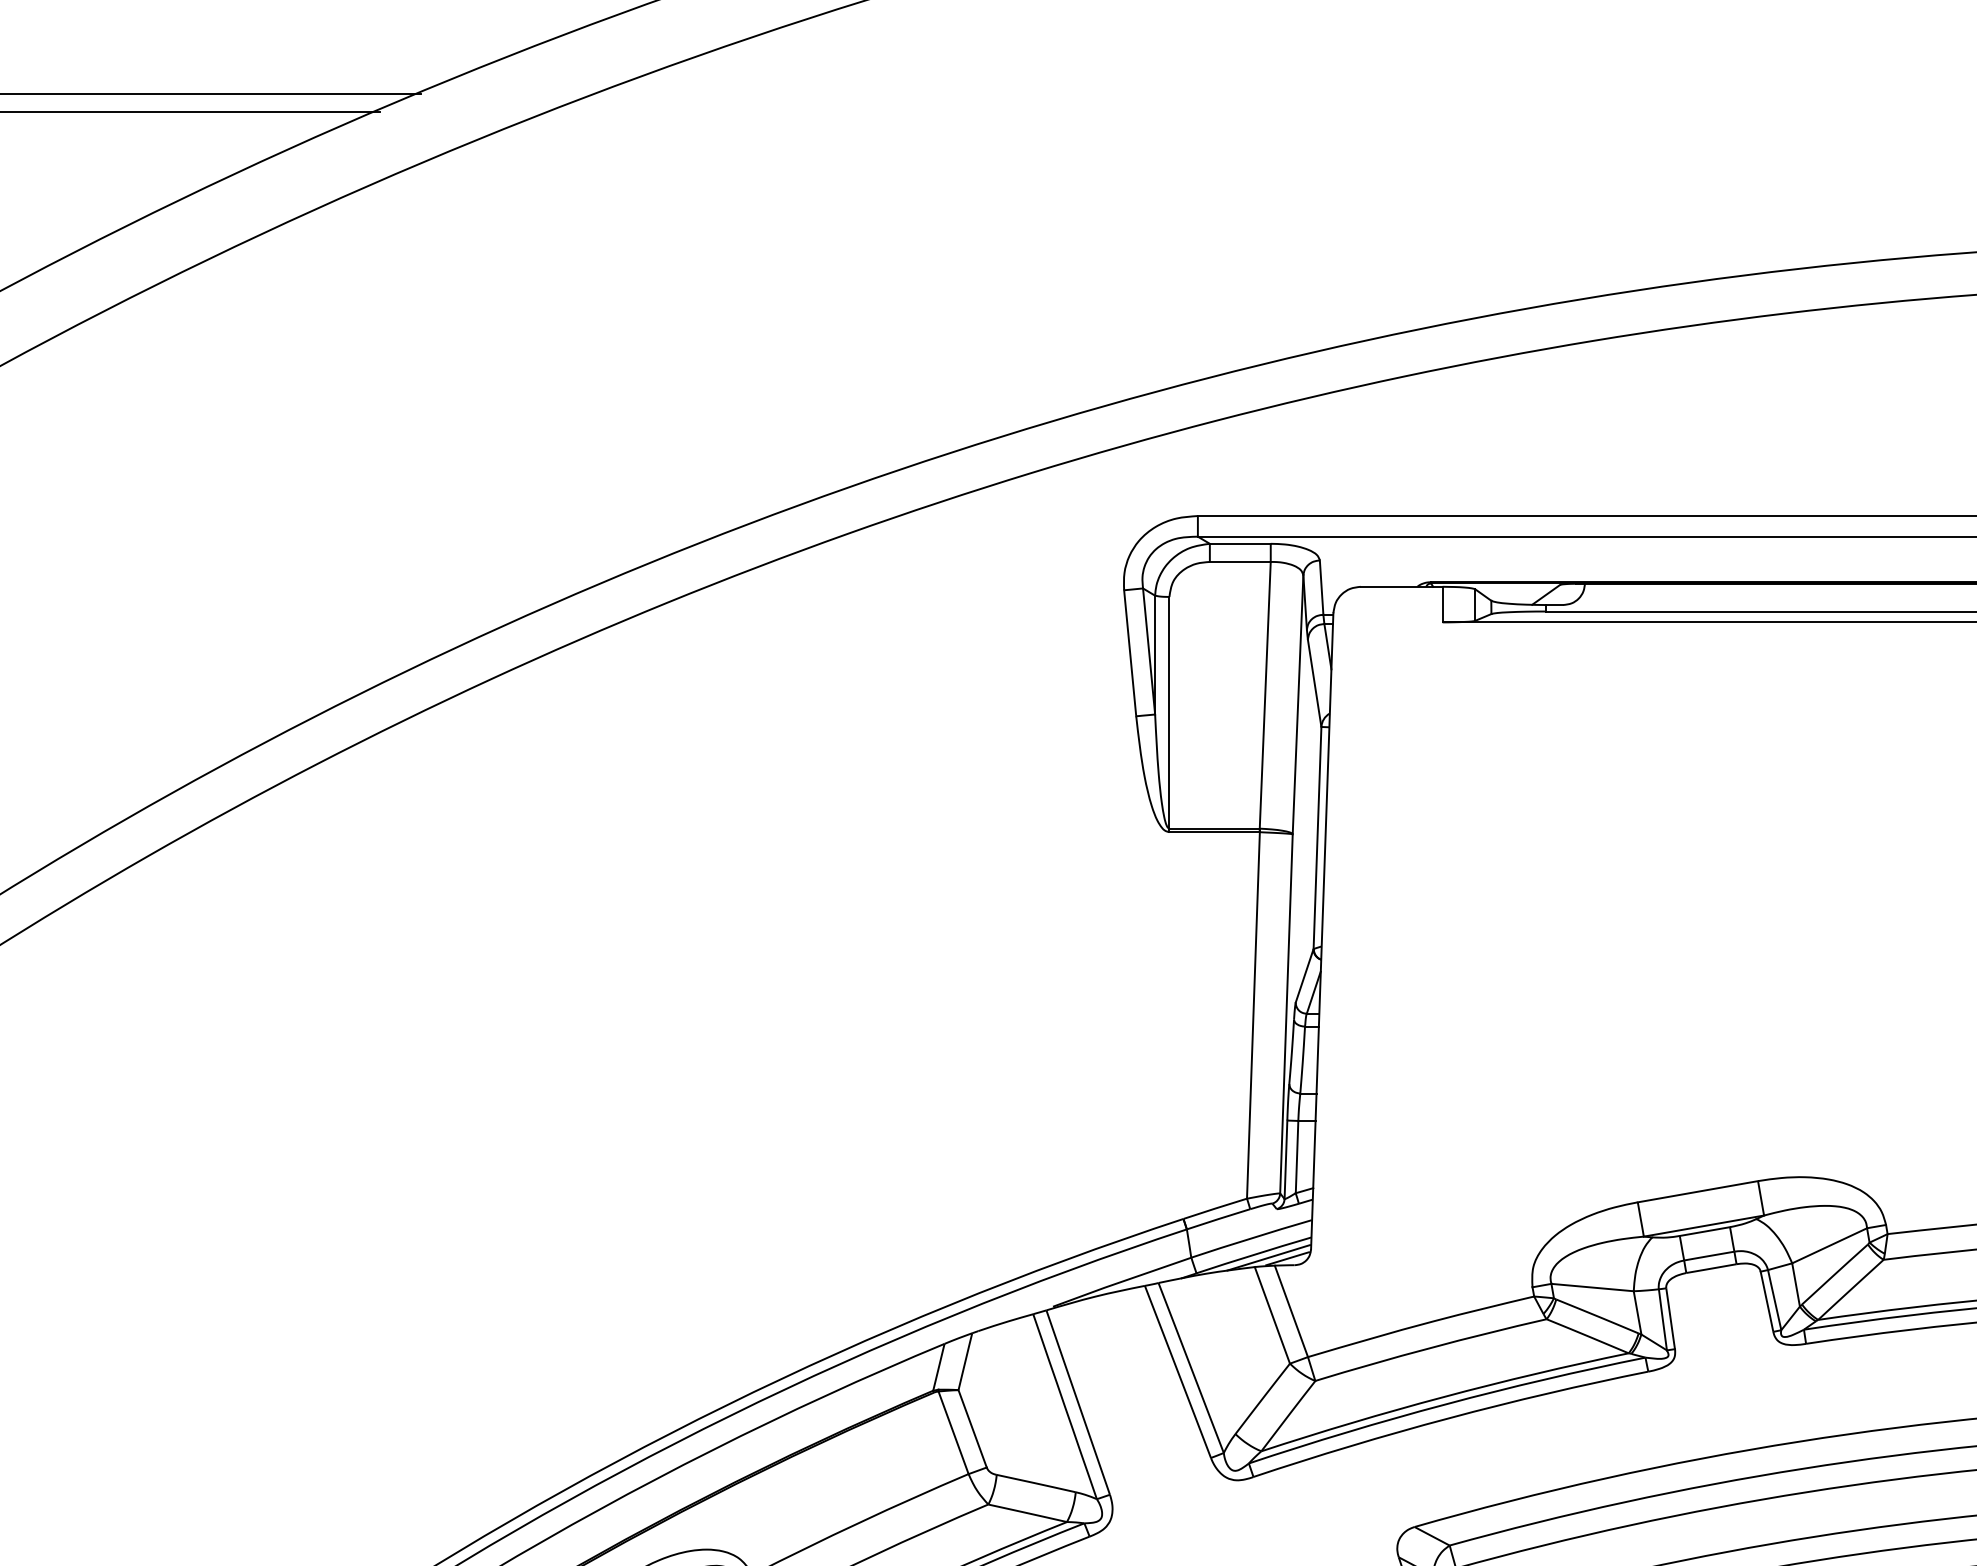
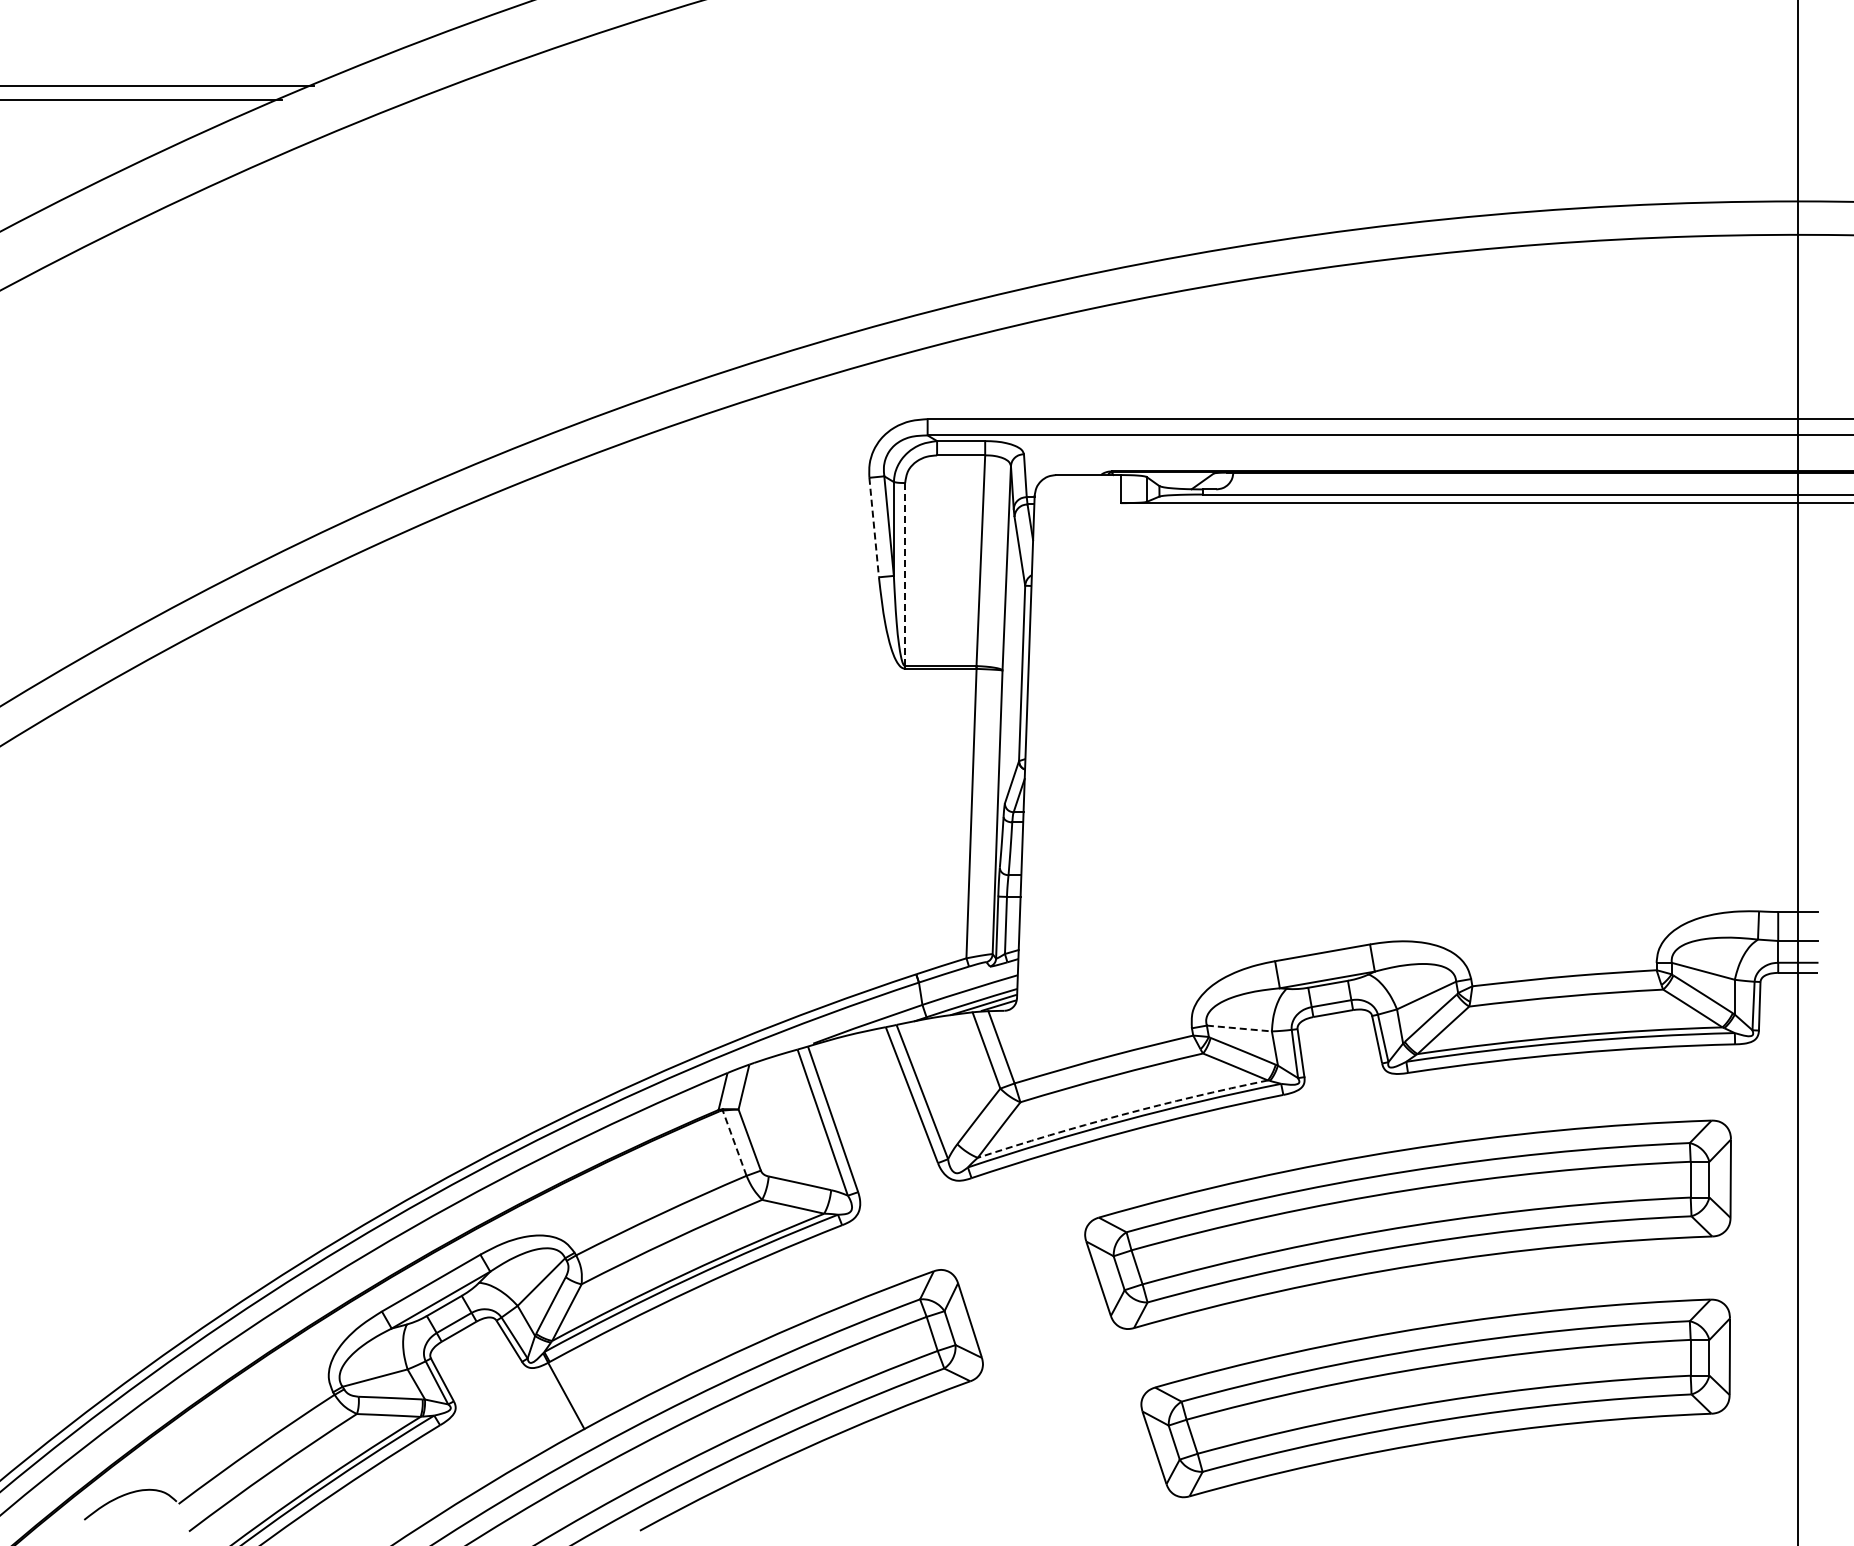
line: (1130, 653) -> (874, 527), solid -> dashed
line: (1169, 712) -> (905, 574), solid -> dashed
line: (1592, 1287) -> (1239, 1028), solid -> dashed
arc: (1443, 1397) -> (1121, 1115), solid -> dashed
line: (953, 1433) -> (734, 1143), solid -> dashed

